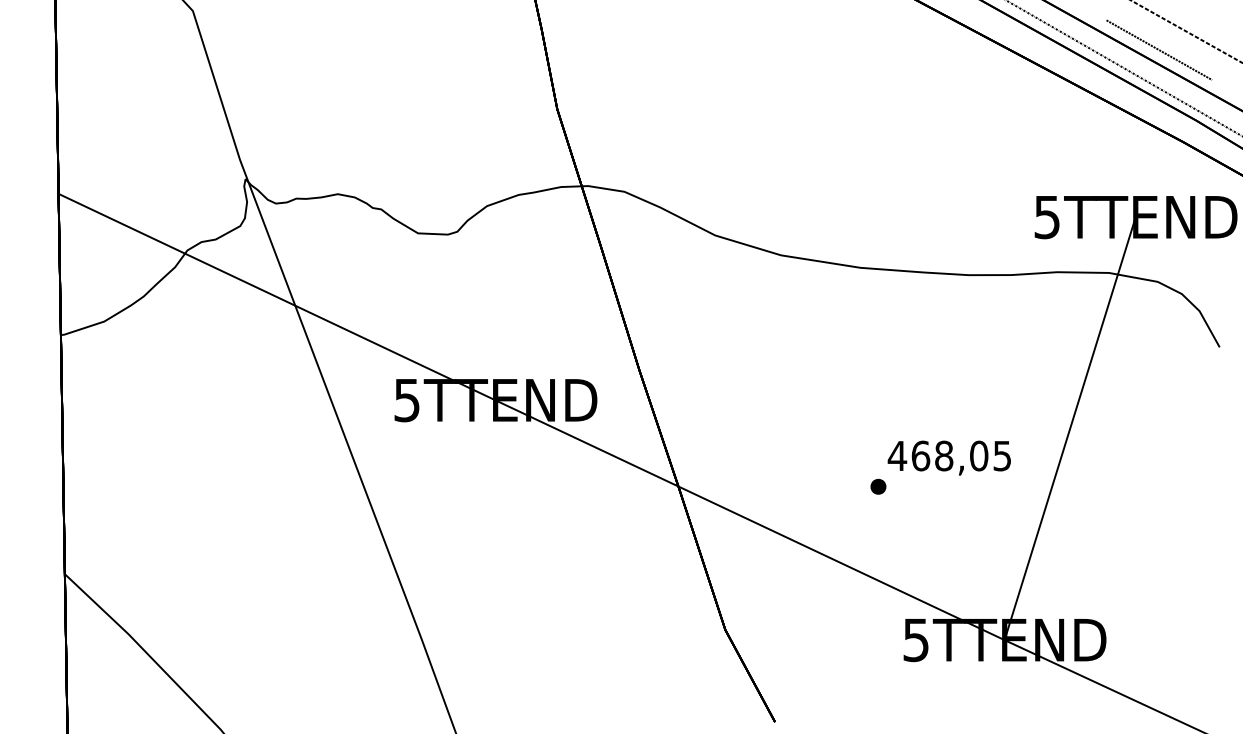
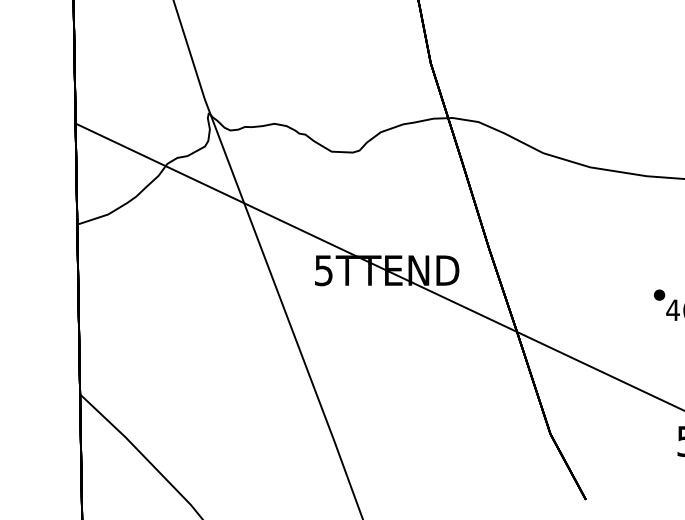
part: (878, 486) -> (659, 294), moved

